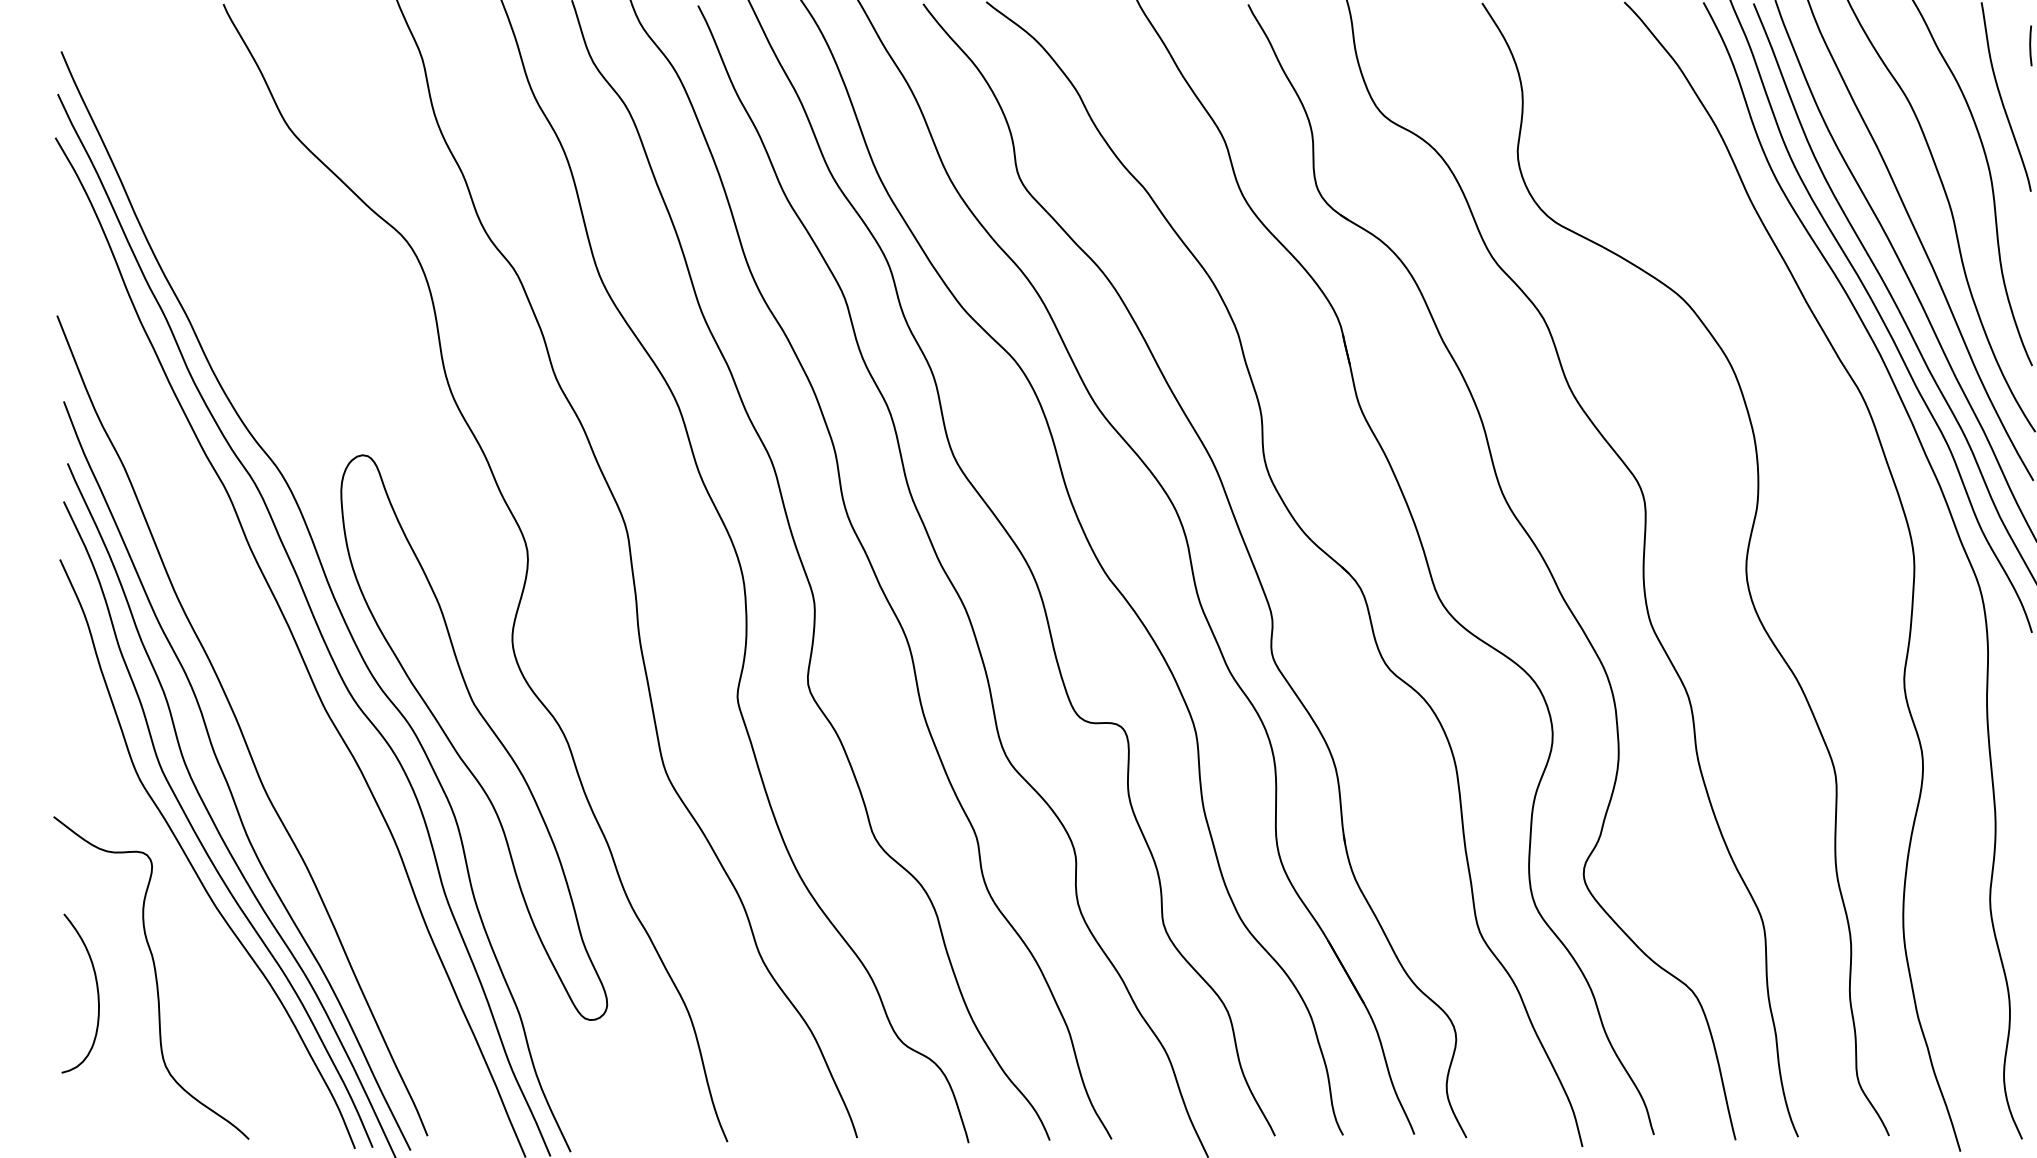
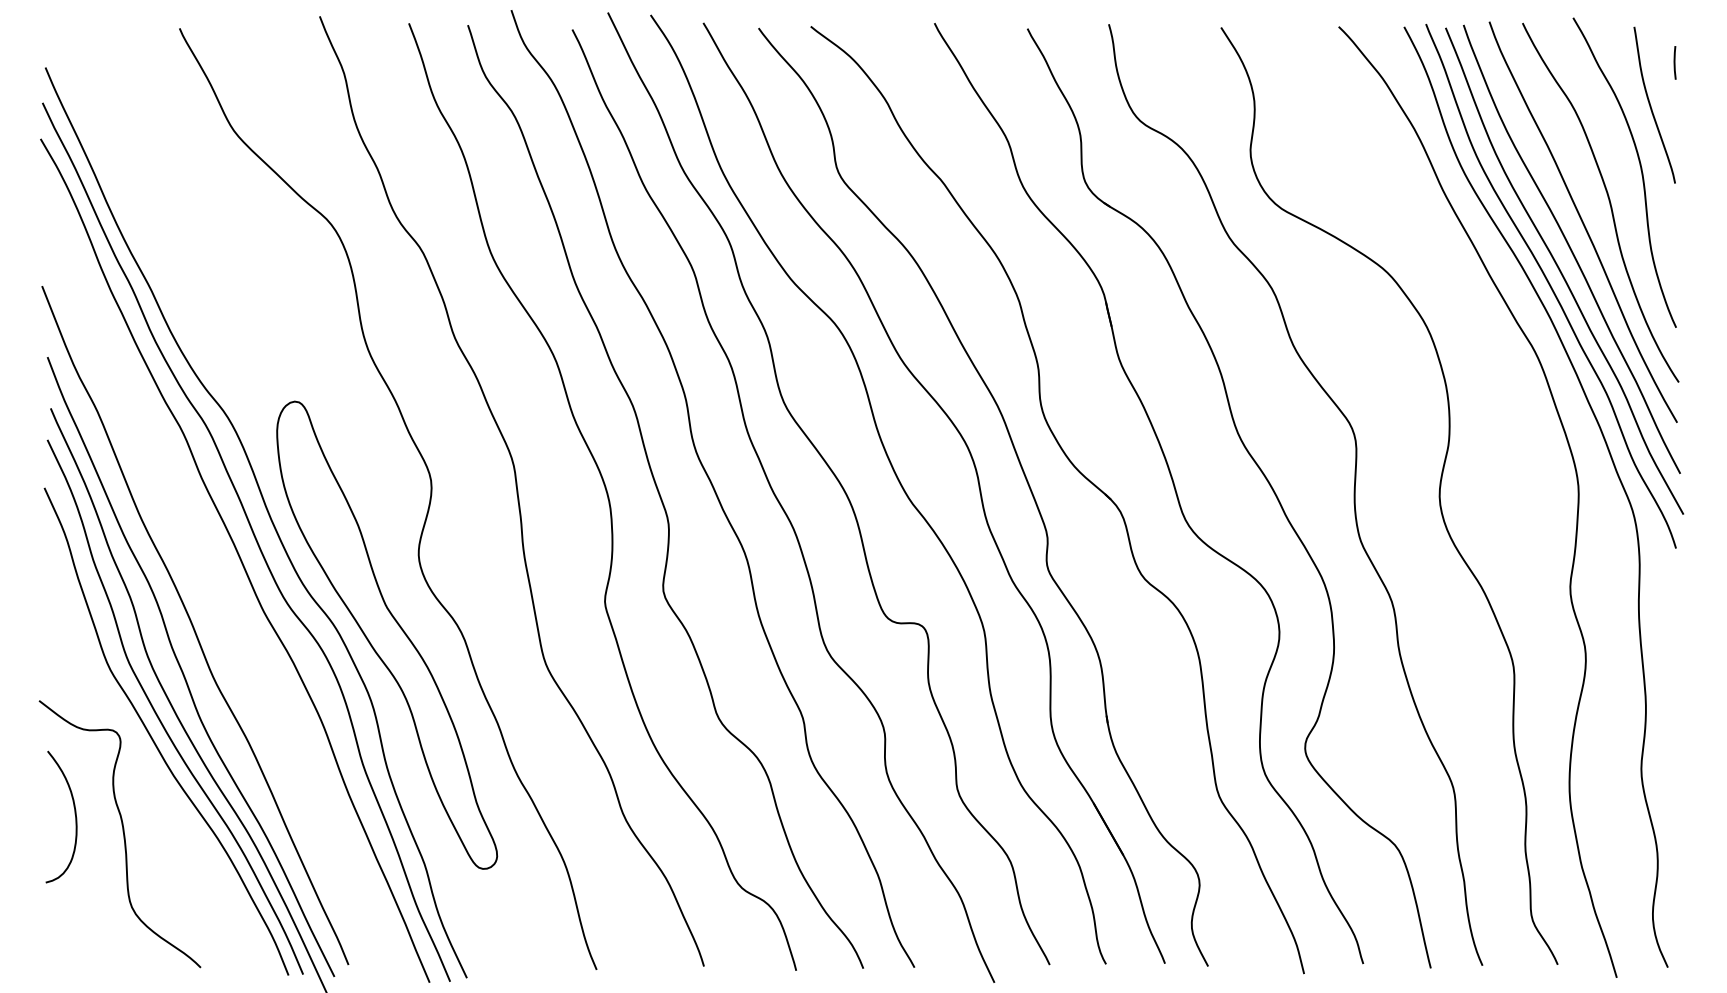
curve: (96, 990) -> (74, 814), moved

